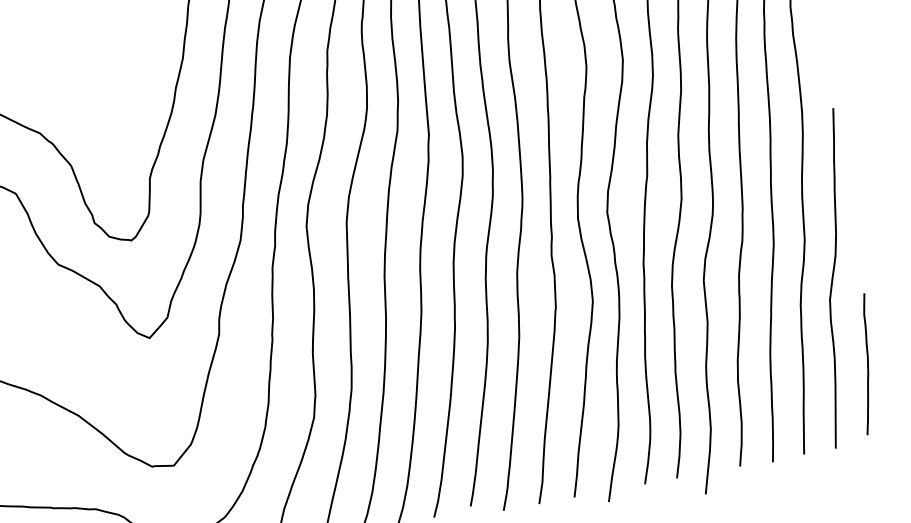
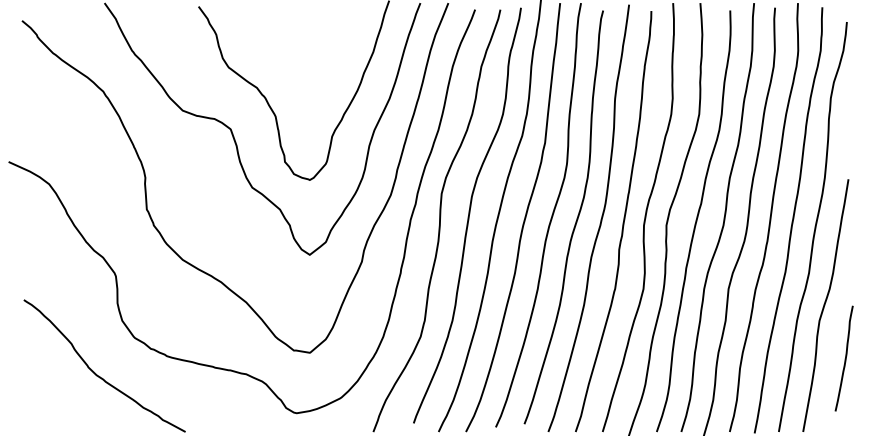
curve: (866, 364) -> (844, 358), moved

